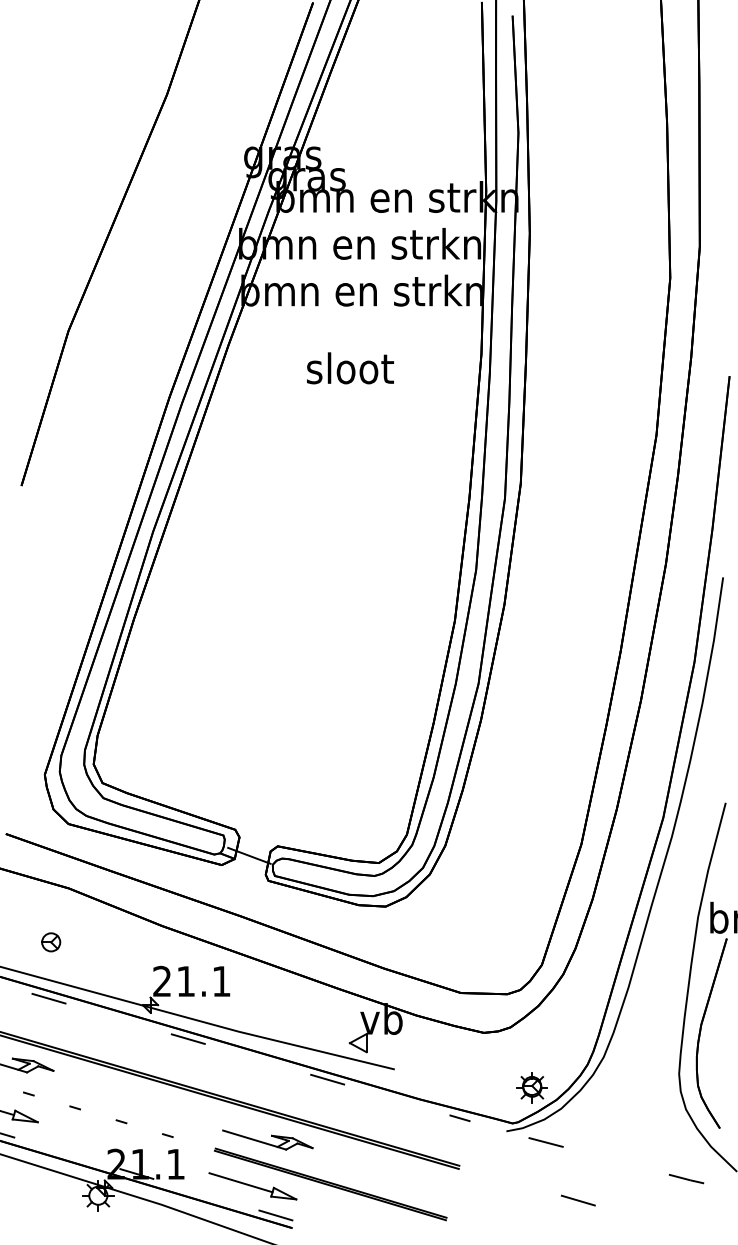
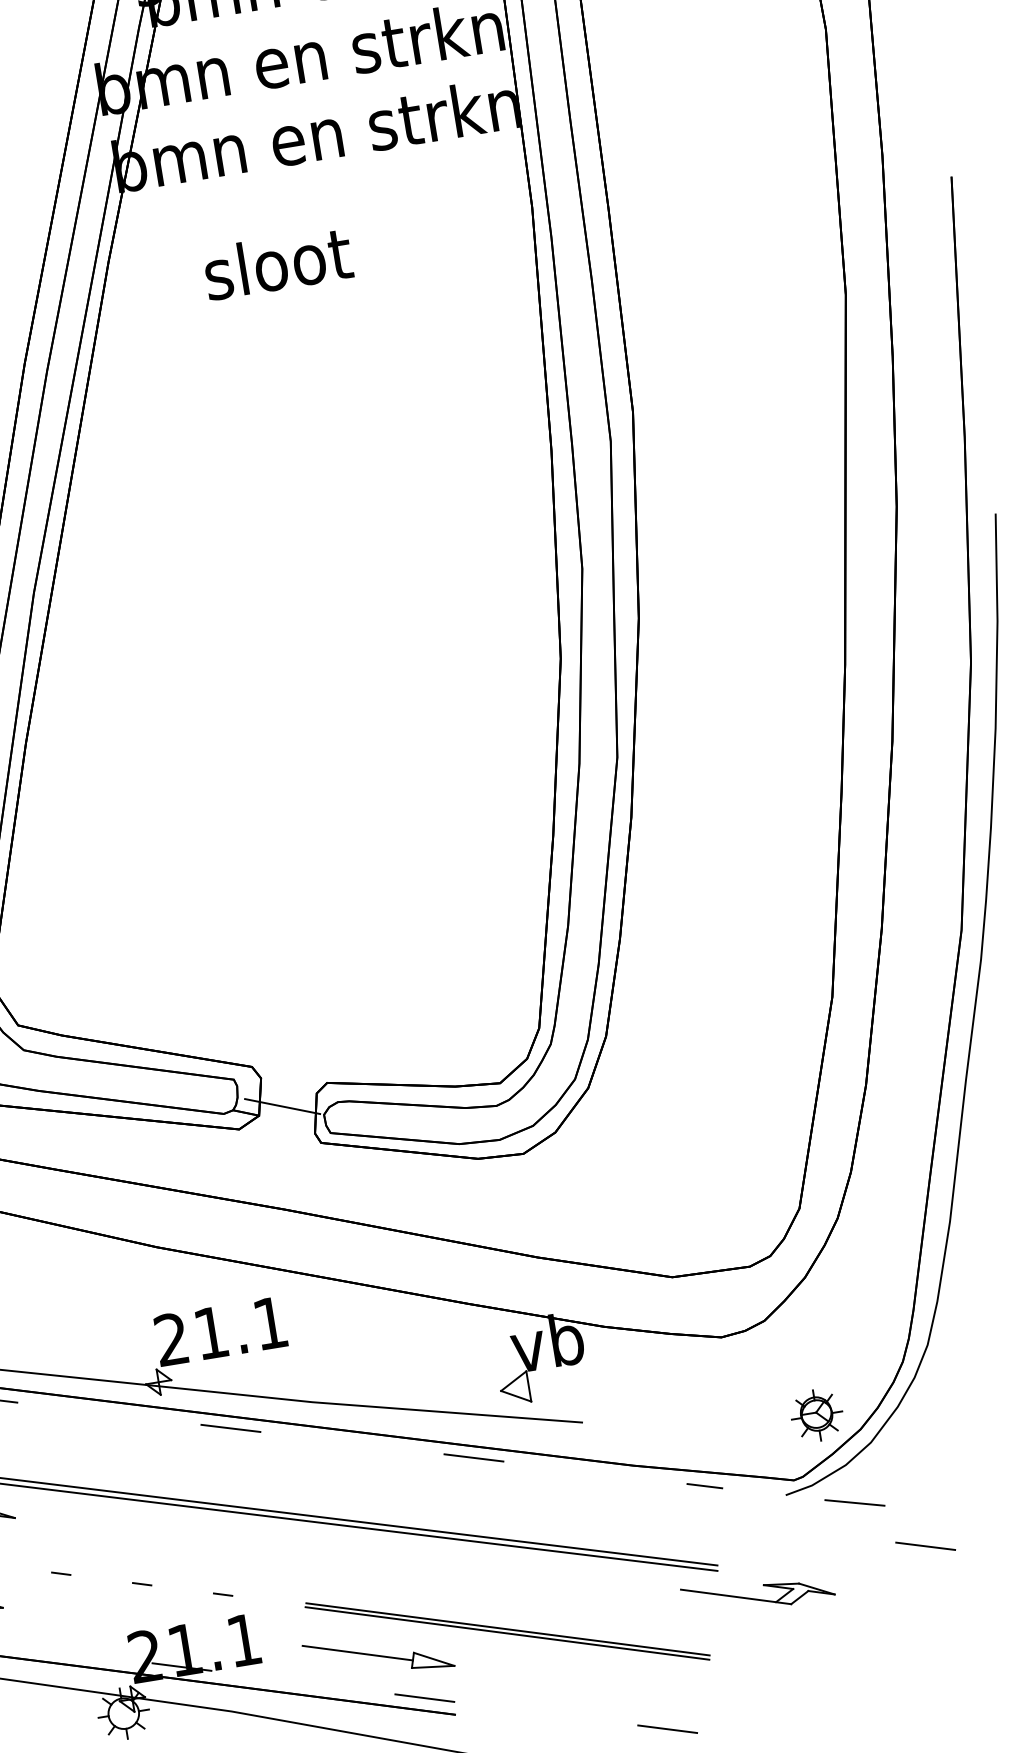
text: (350, 368) -> (278, 263), moved
part: (267, 1139) -> (757, 1592), moved
line: (577, 1200) -> (924, 1546), moved

